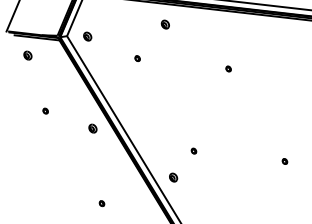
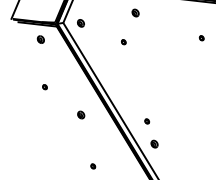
part: (164, 24) -> (134, 12), moved
part: (27, 55) -> (40, 39), moved
part: (228, 68) -> (201, 37), moved
part: (92, 128) -> (80, 114), moved
part: (193, 150) -> (146, 120), moved

